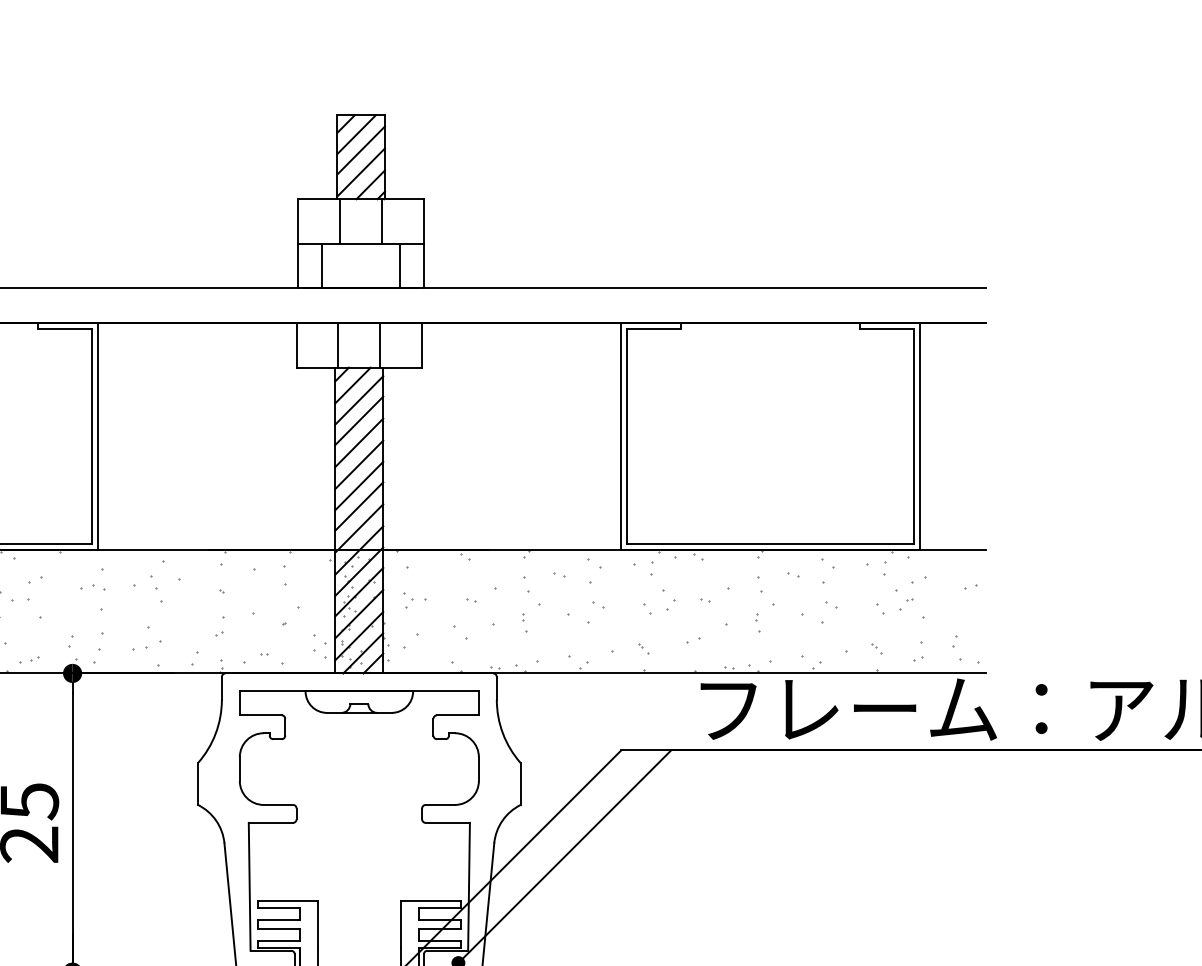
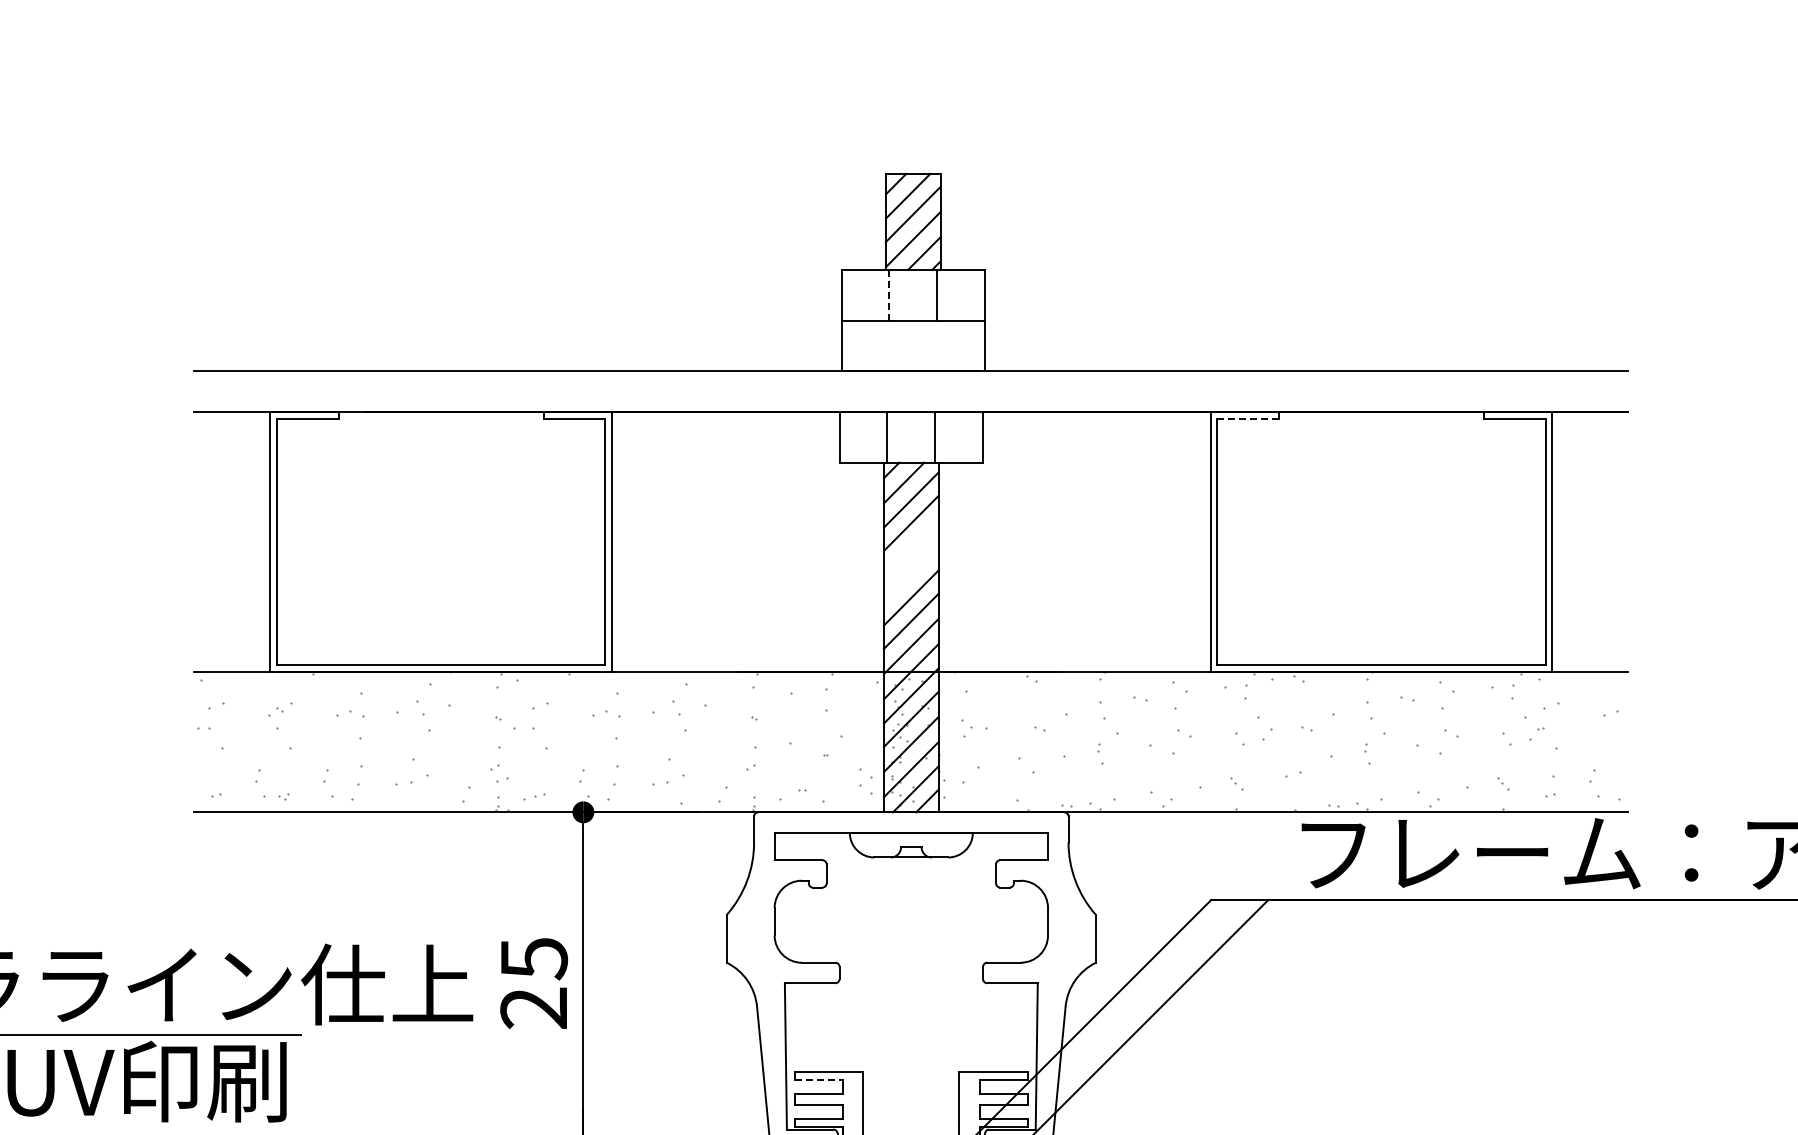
line: (340, 220) -> (889, 294), solid -> dashed
line: (321, 265) -> (868, 345), removed
line: (399, 265) -> (957, 345), removed
line: (654, 329) -> (1248, 418), solid -> dashed
line: (358, 442) -> (910, 548), removed
line: (358, 464) -> (910, 573), removed
line: (279, 907) -> (819, 1080), solid -> dashed

